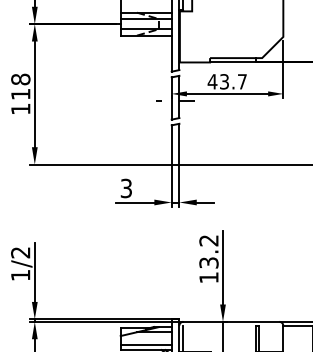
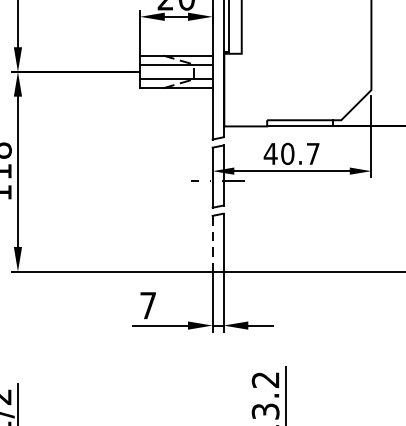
text: (224, 81) -> (287, 153), 43.7 -> 40.7
line: (171, 144) -> (212, 243), solid -> dashed
text: (125, 188) -> (146, 305), 3 -> 7

